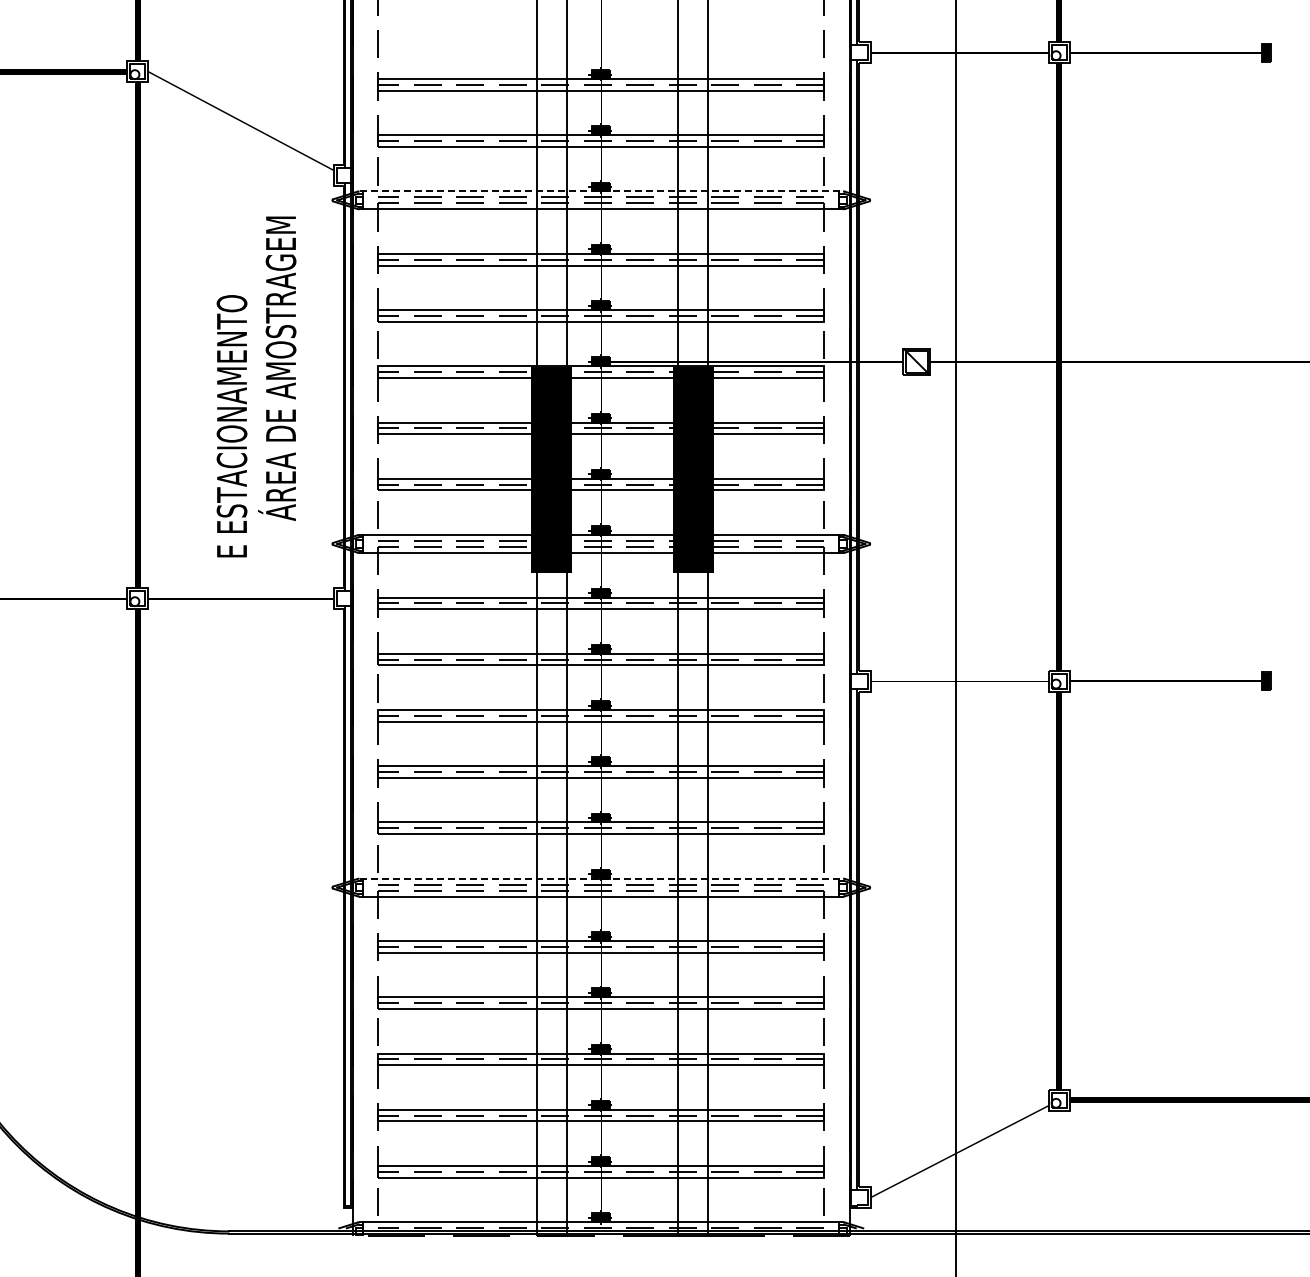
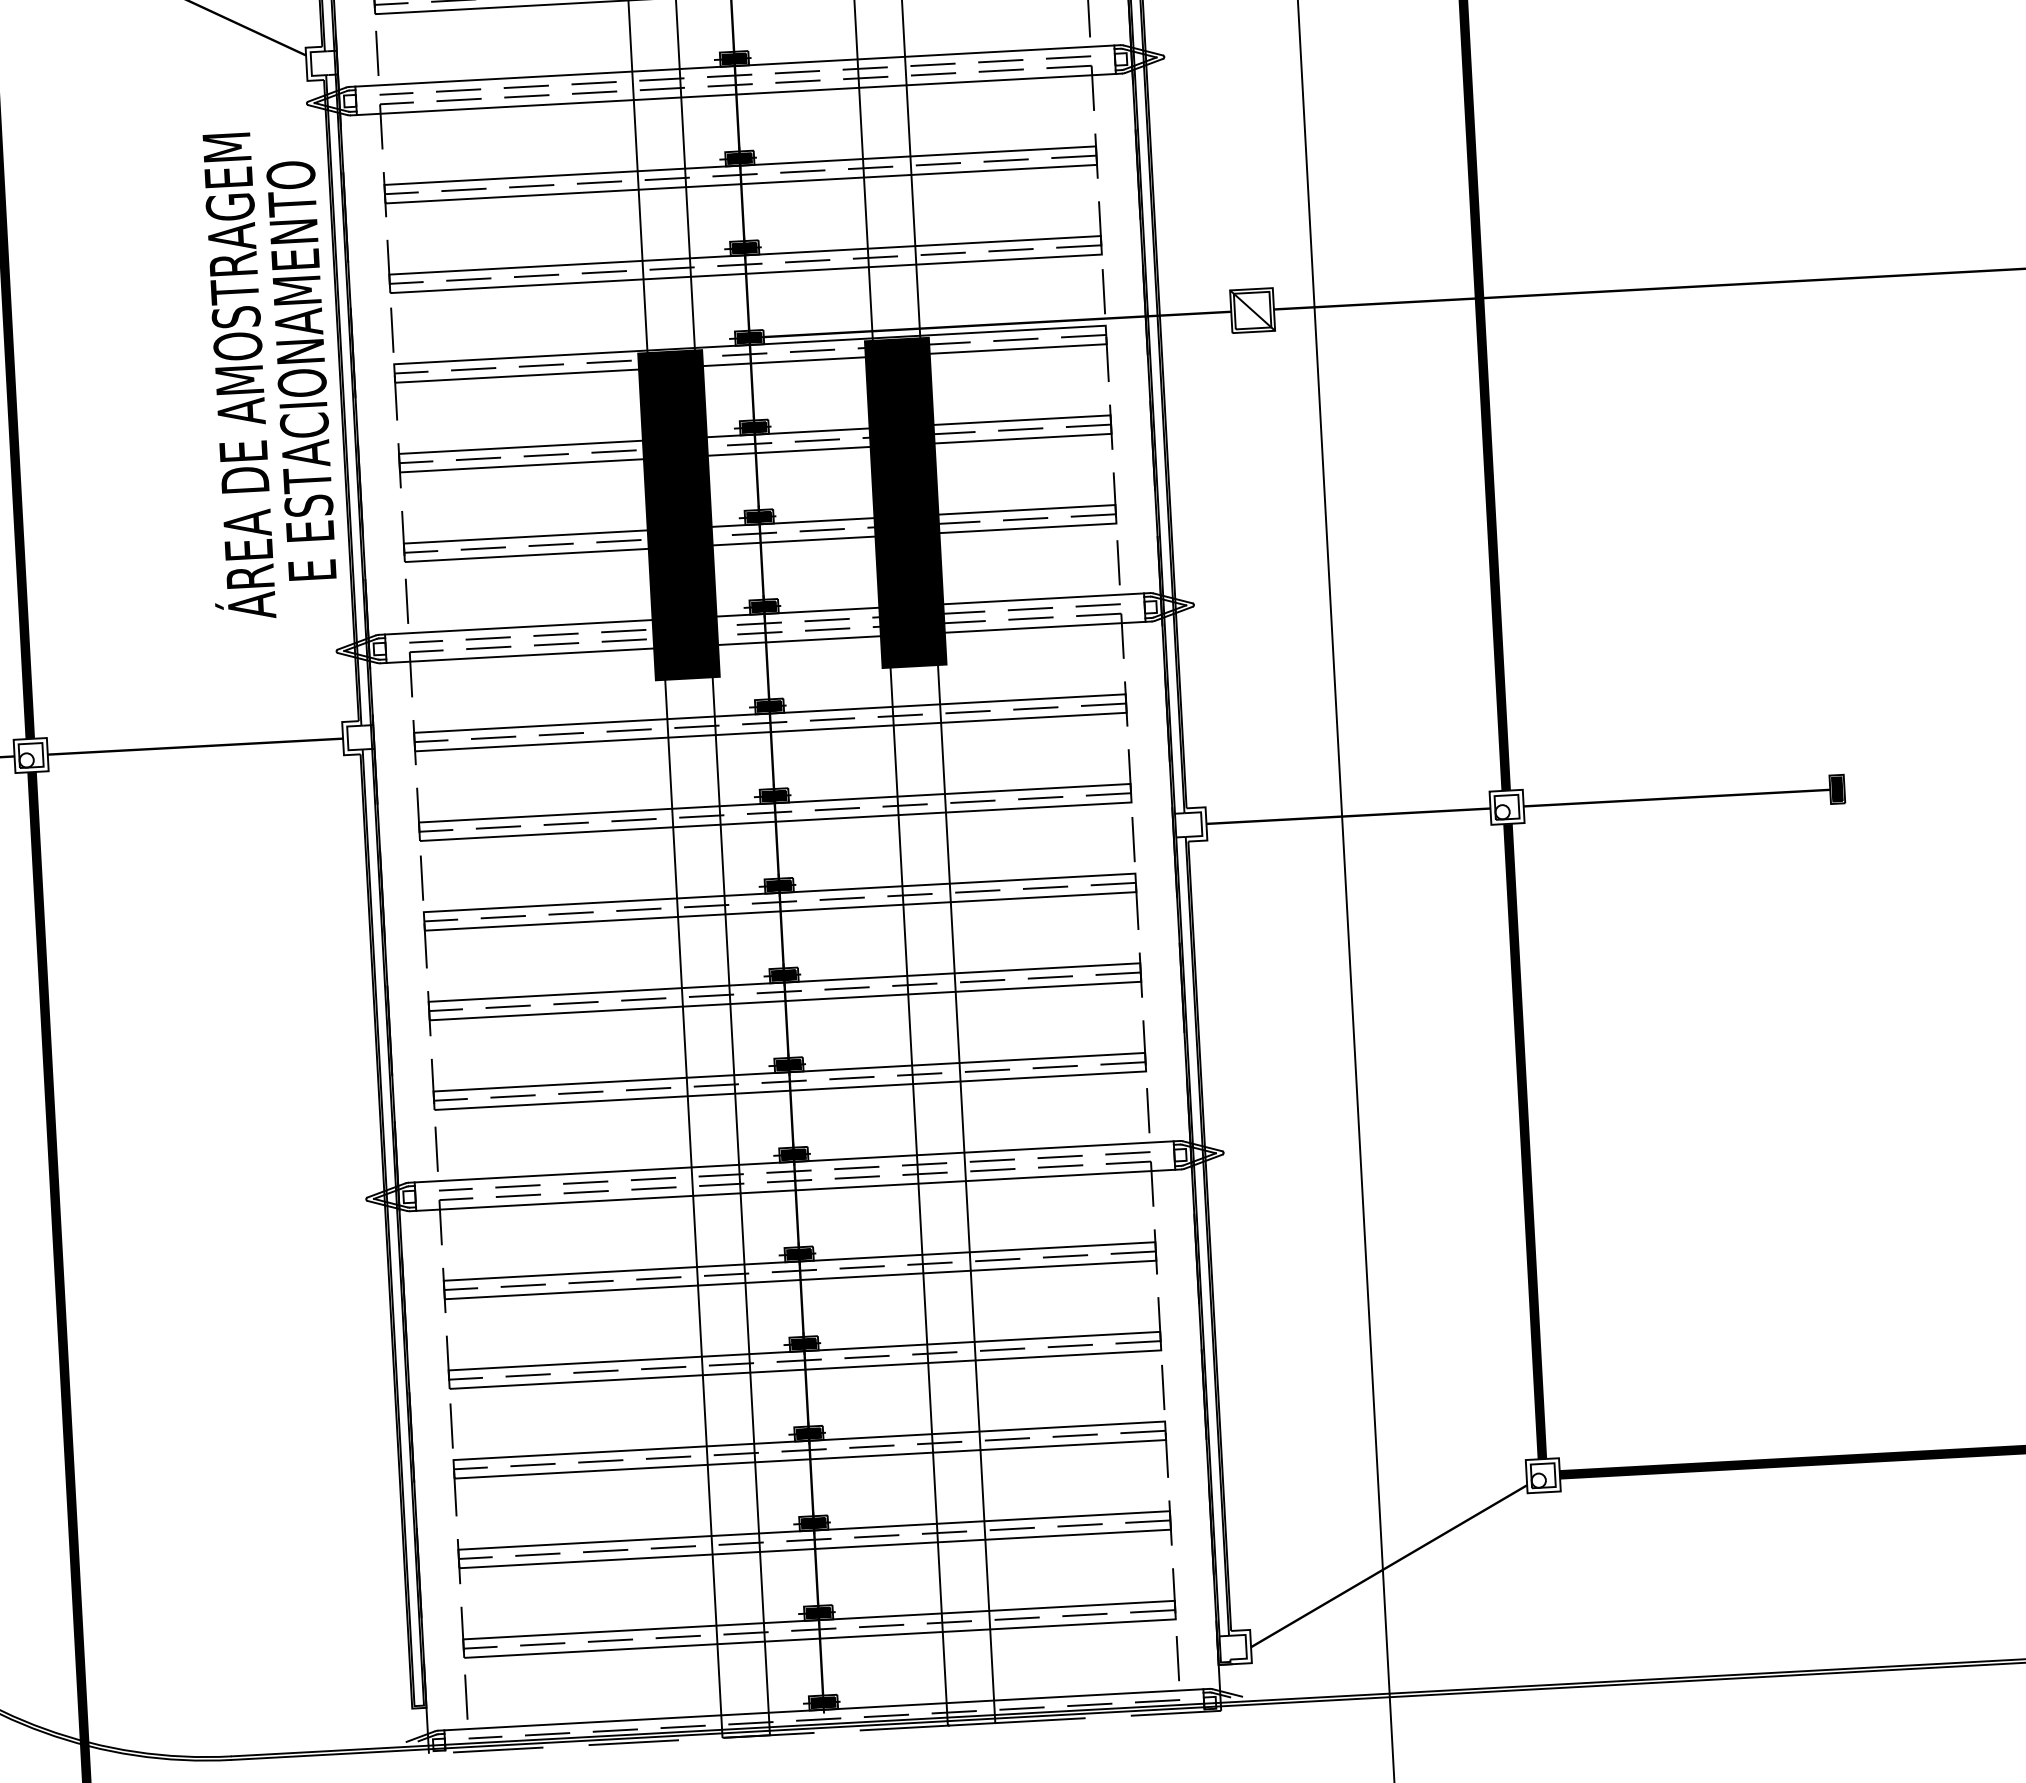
line: (601, 191) -> (735, 66), dashed -> solid
text: (231, 426) -> (300, 371), moved
line: (601, 878) -> (794, 1161), dashed -> solid

